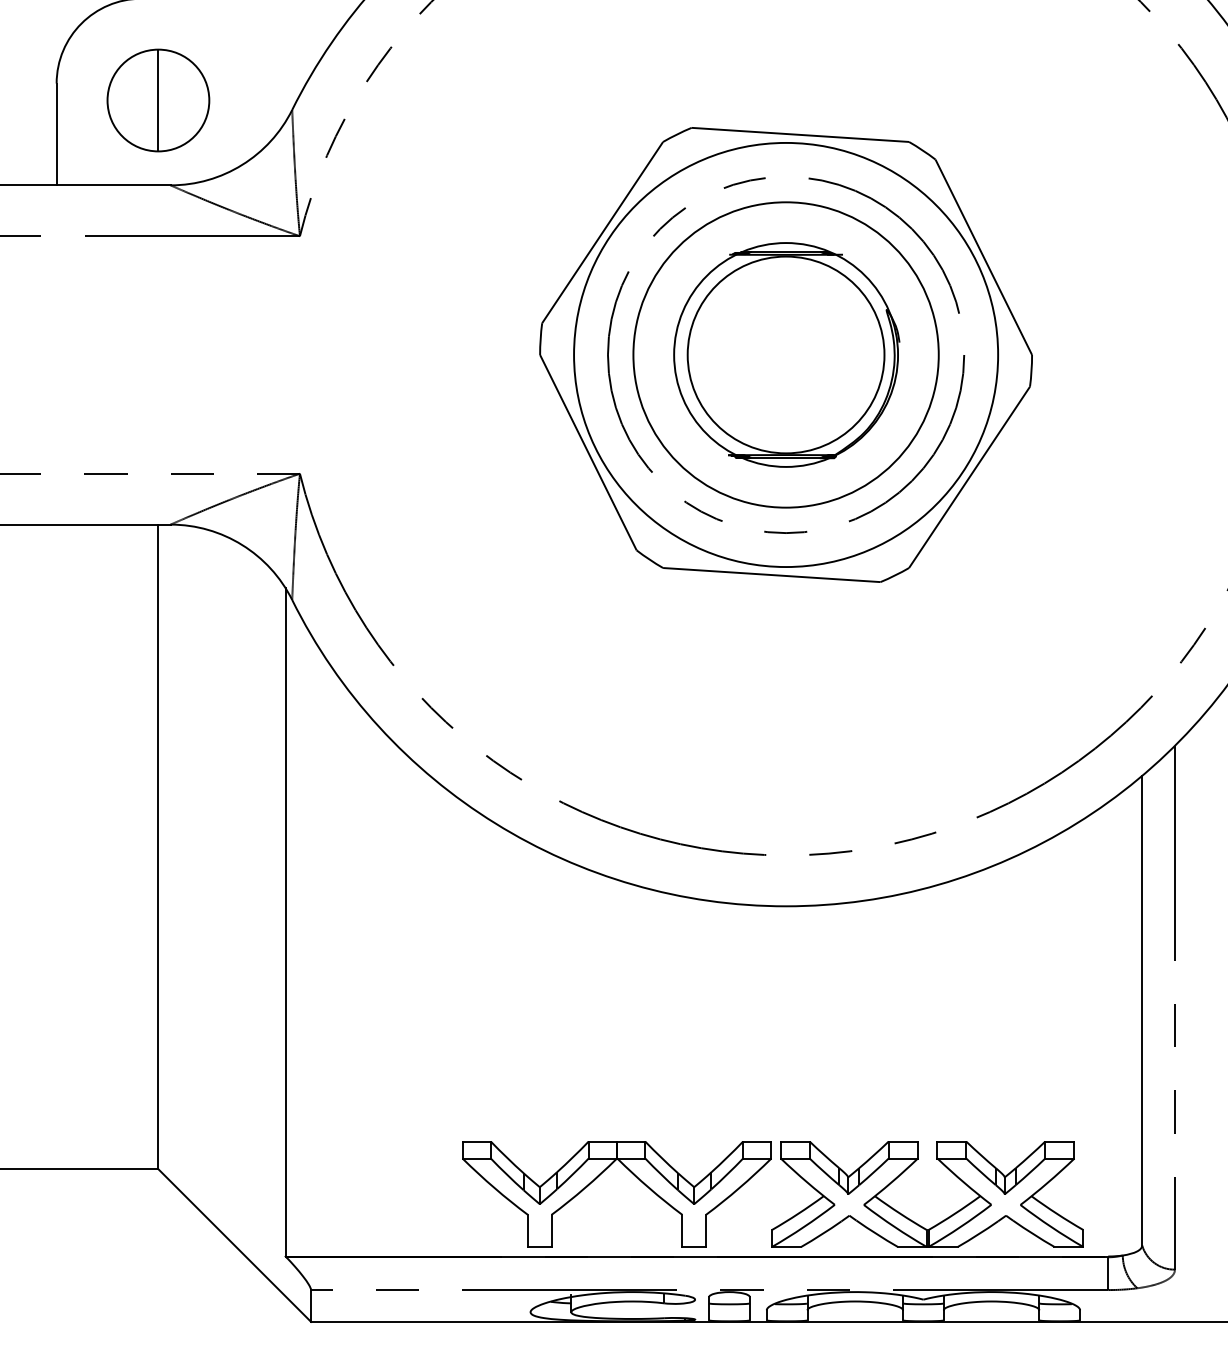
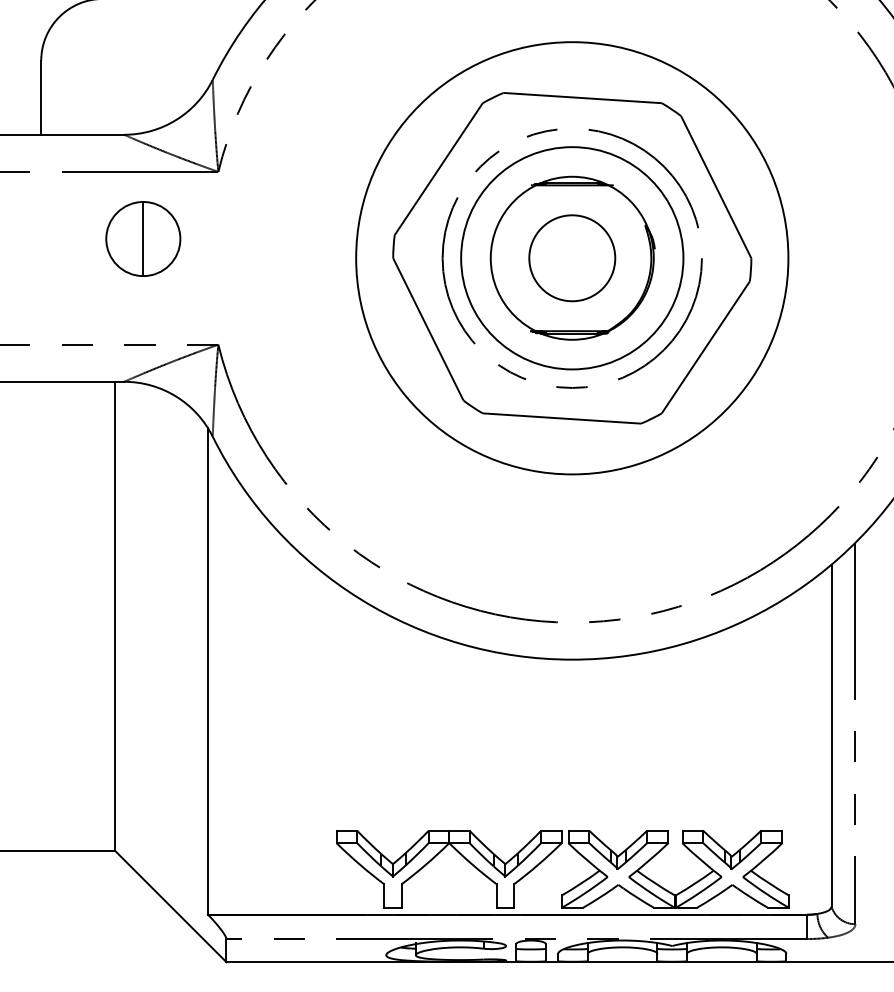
part: (158, 99) -> (143, 238), moved
circle: (785, 353) -> (571, 257), size x0.6
circle: (785, 353) -> (571, 257), size x1.4

